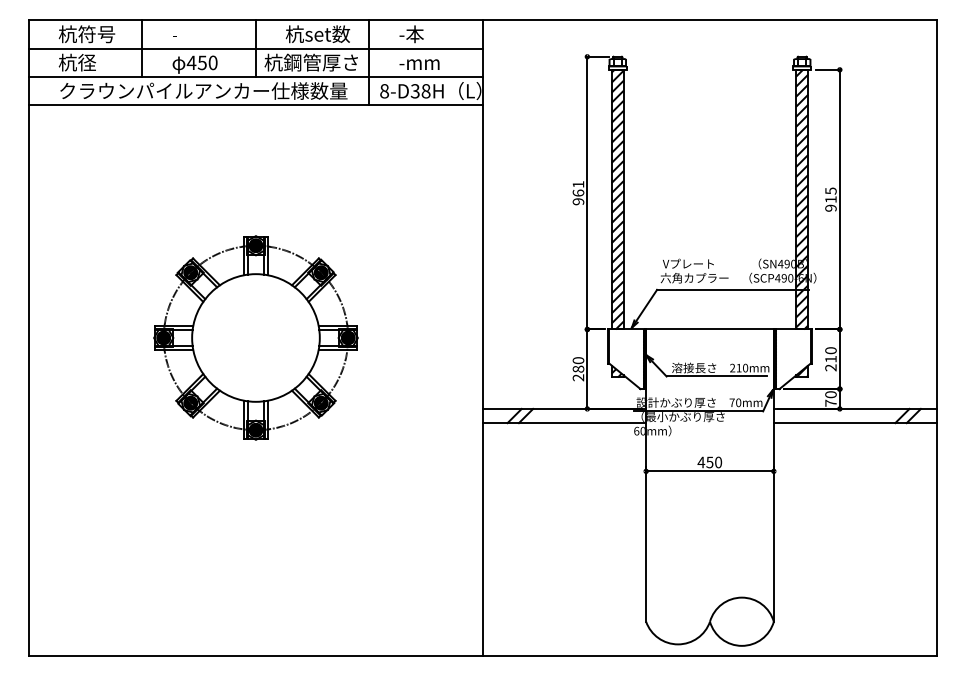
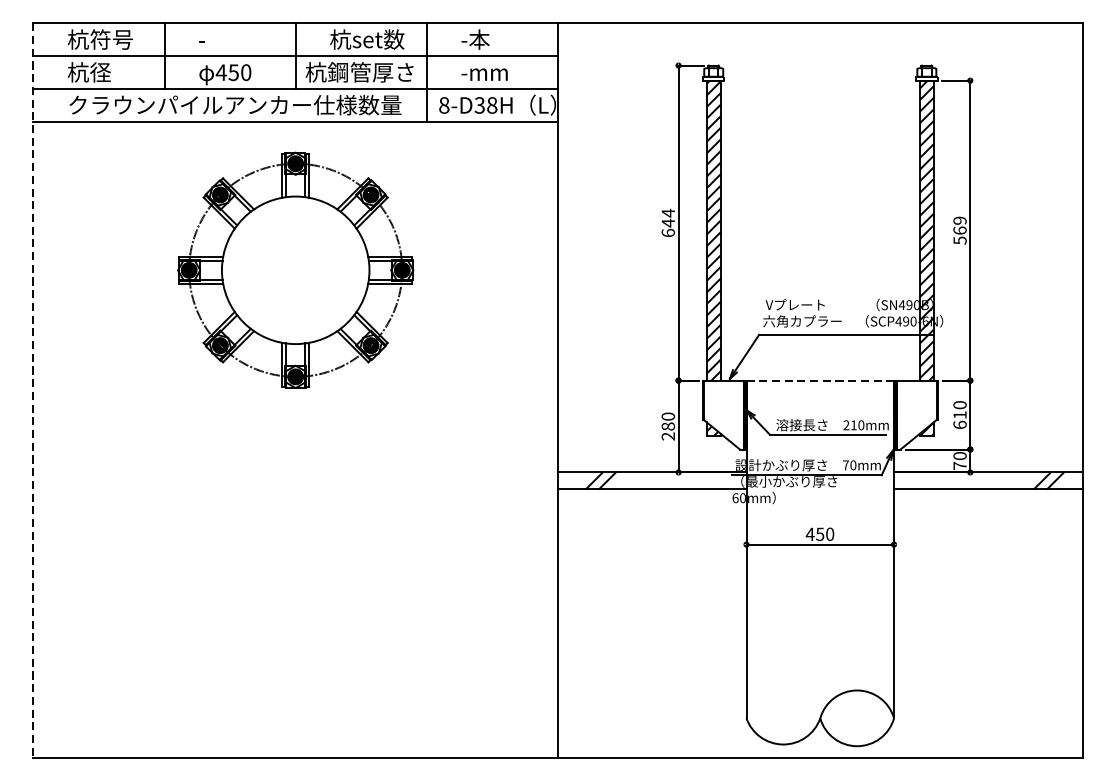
text: (578, 192) -> (668, 222), 961 -> 644
text: (830, 199) -> (959, 230), 915 -> 569
line: (710, 329) -> (820, 380), solid -> dashed
part: (255, 337) -> (295, 269), moved
line: (28, 338) -> (32, 391), solid -> dashed
text: (830, 367) -> (959, 424), 210 -> 610

